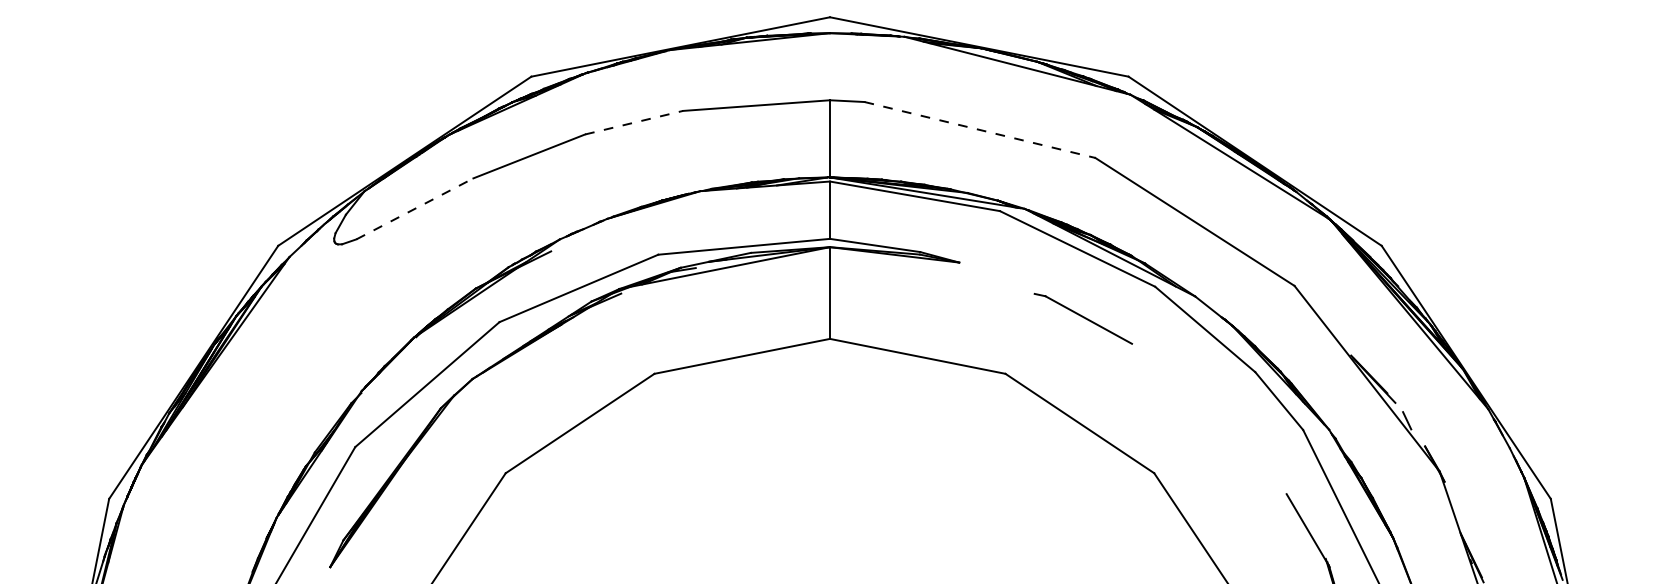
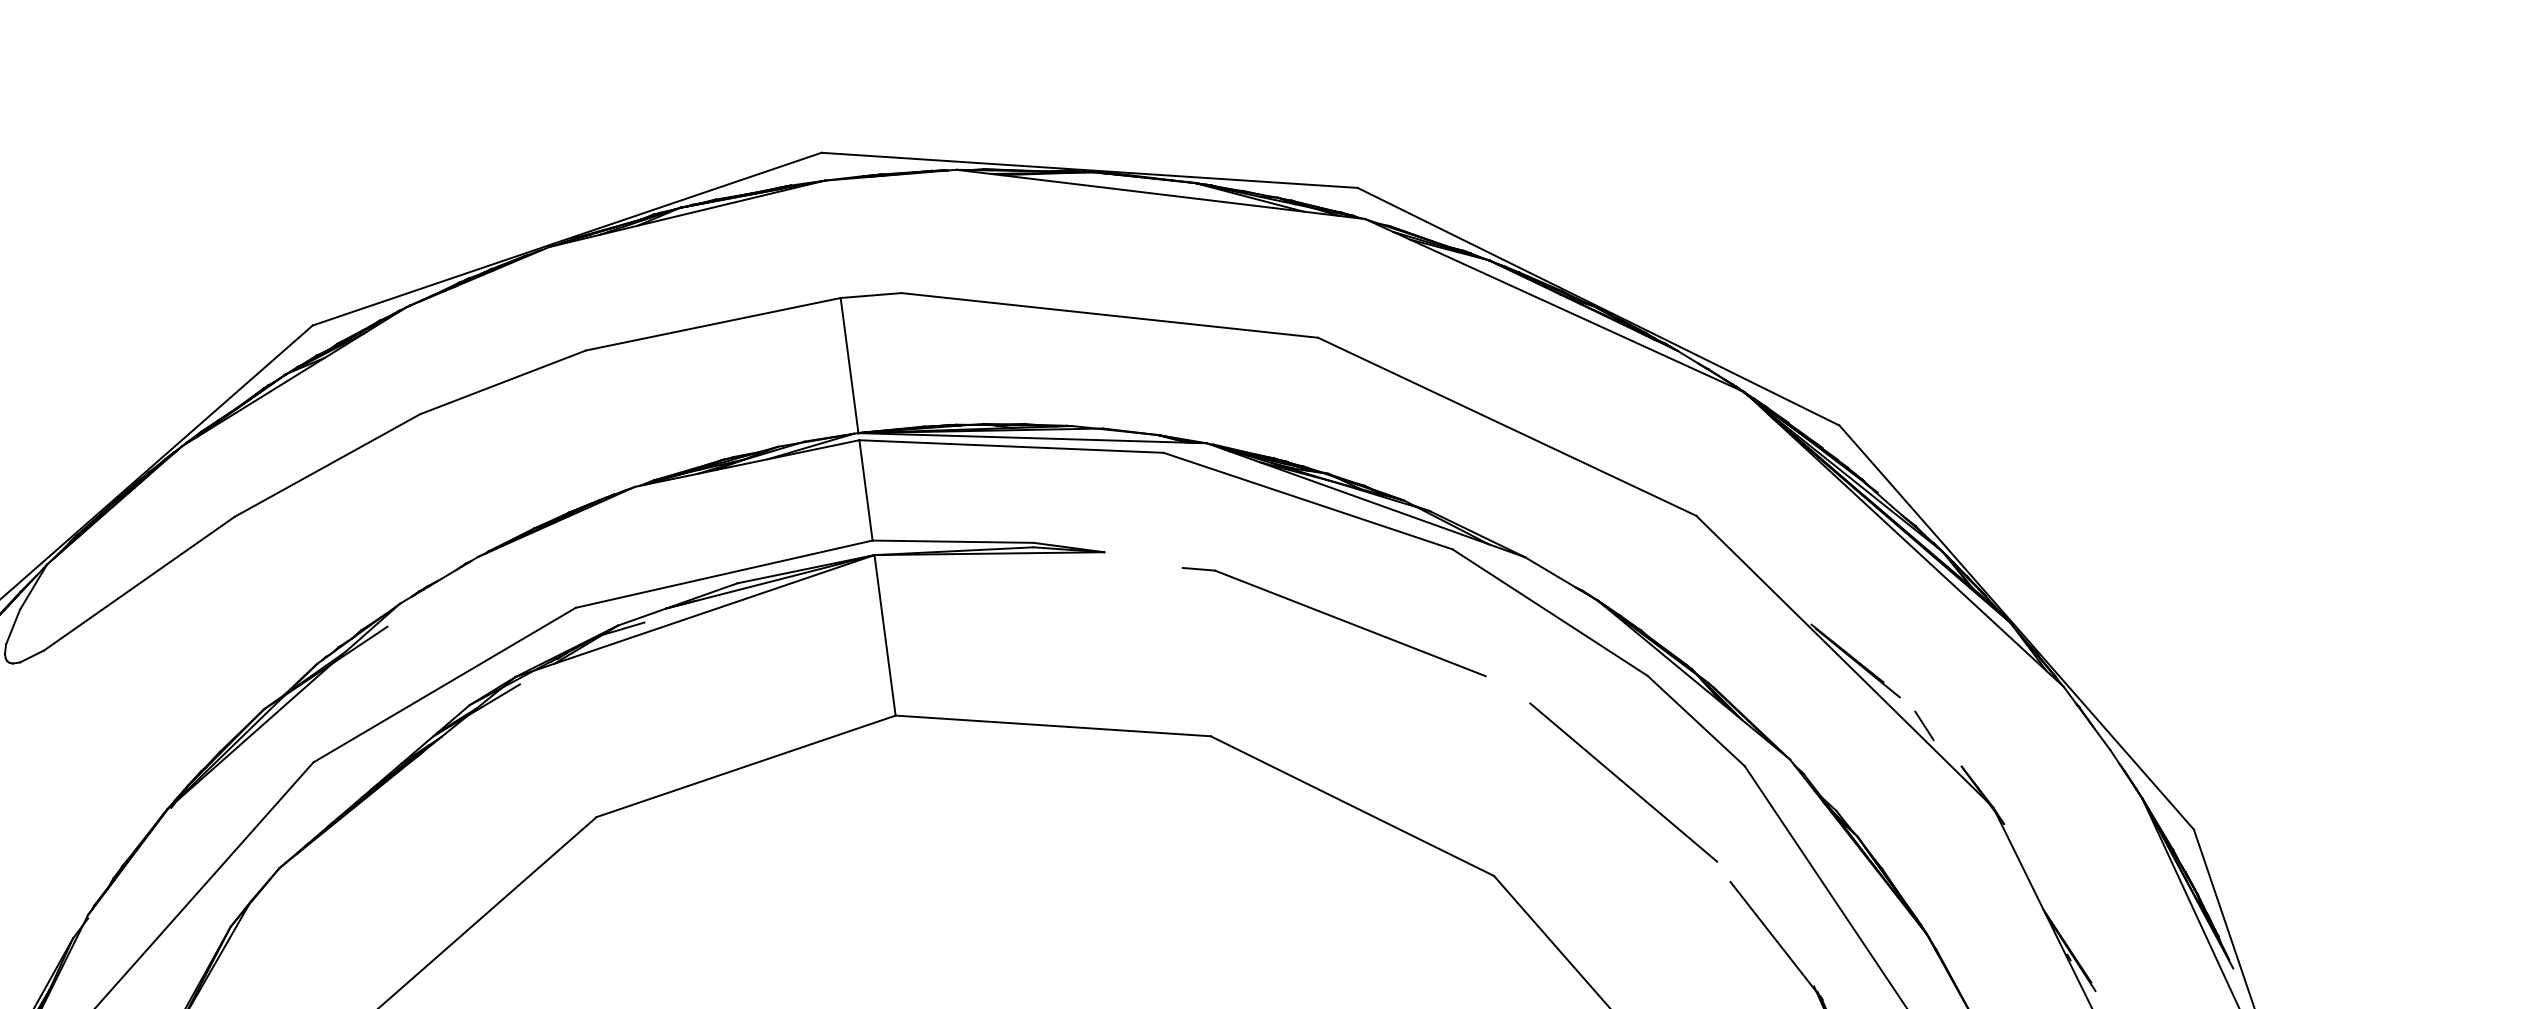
line: (634, 122) -> (503, 381), dashed -> solid
line: (979, 129) -> (1109, 314), dashed -> solid
line: (414, 208) -> (138, 583), dashed -> solid
part: (1083, 318) -> (1334, 621), size x1.67
line: (1233, 430) -> (1622, 782), added

